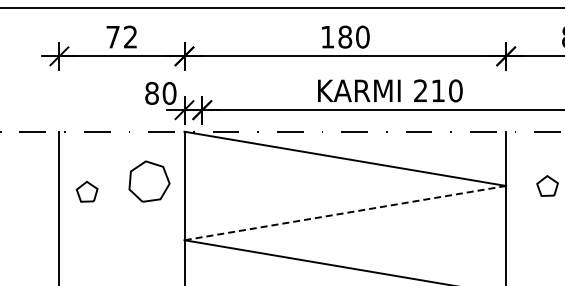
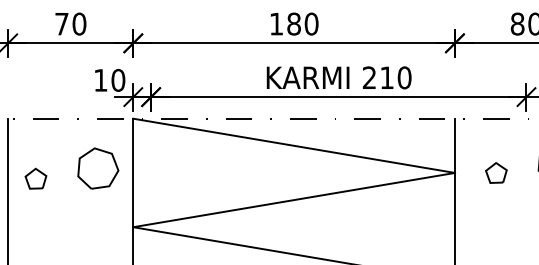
text: (130, 36) -> (79, 23), 72 -> 70
text: (151, 93) -> (100, 80), 80 -> 10
line: (344, 213) -> (293, 200), dashed -> solid

